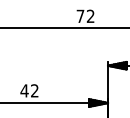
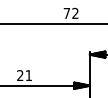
text: (28, 90) -> (23, 75), 42 -> 21

